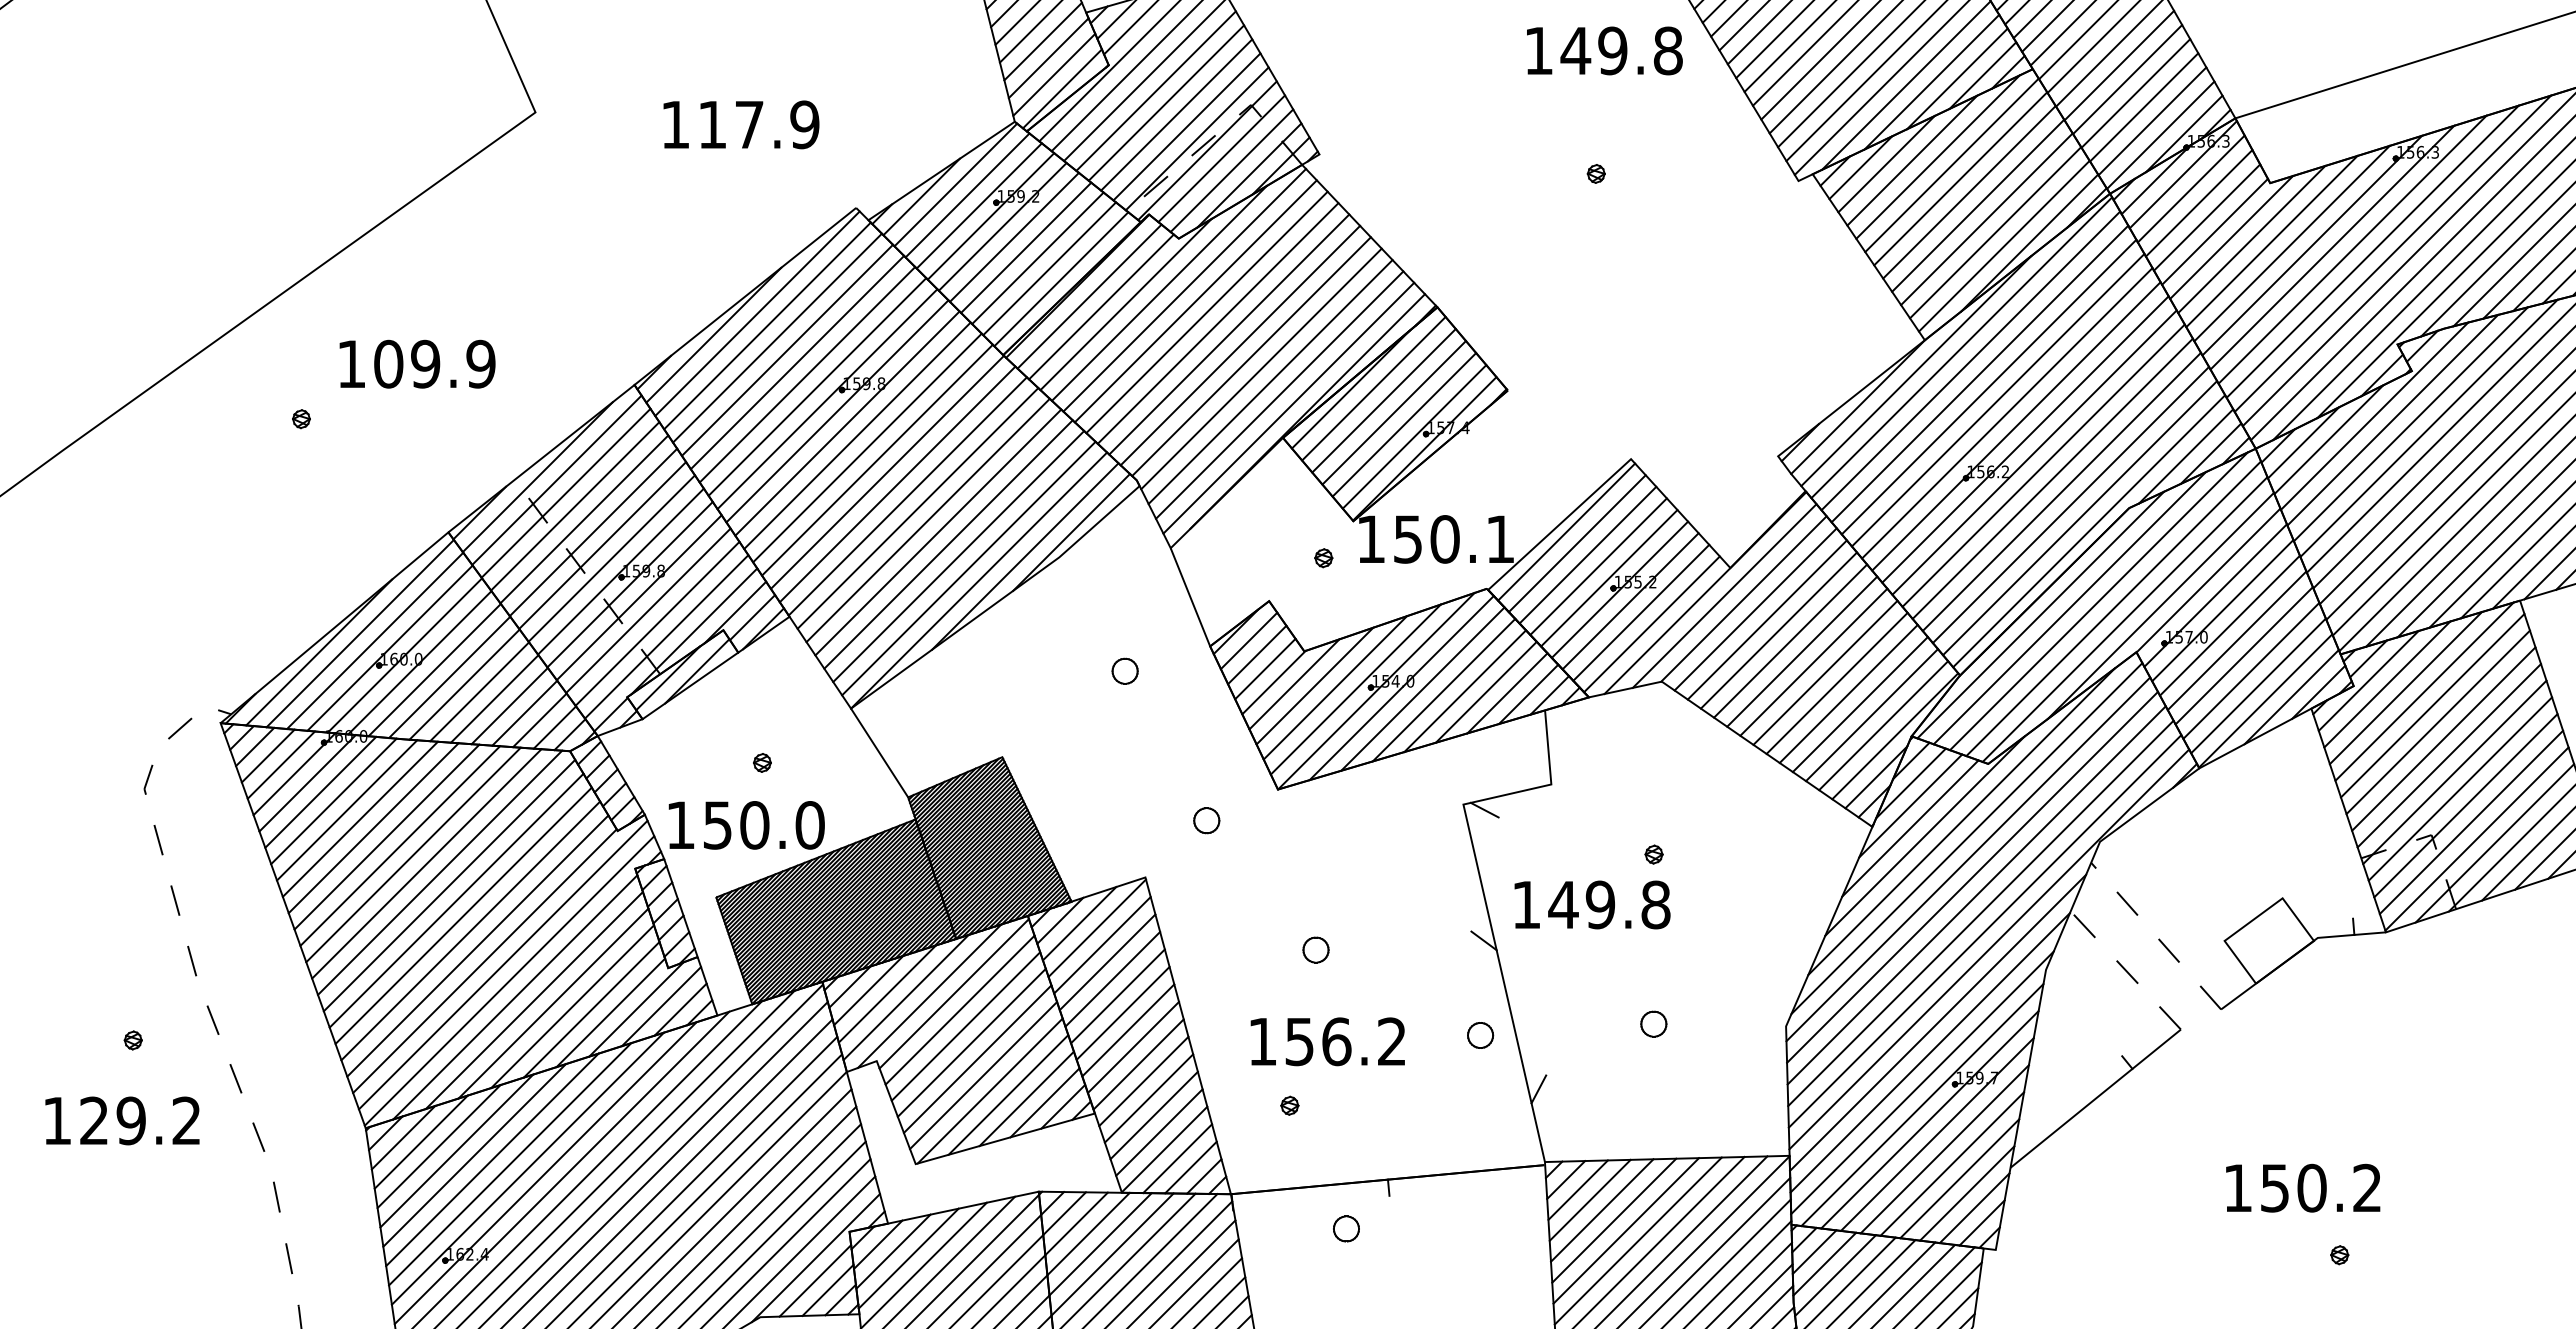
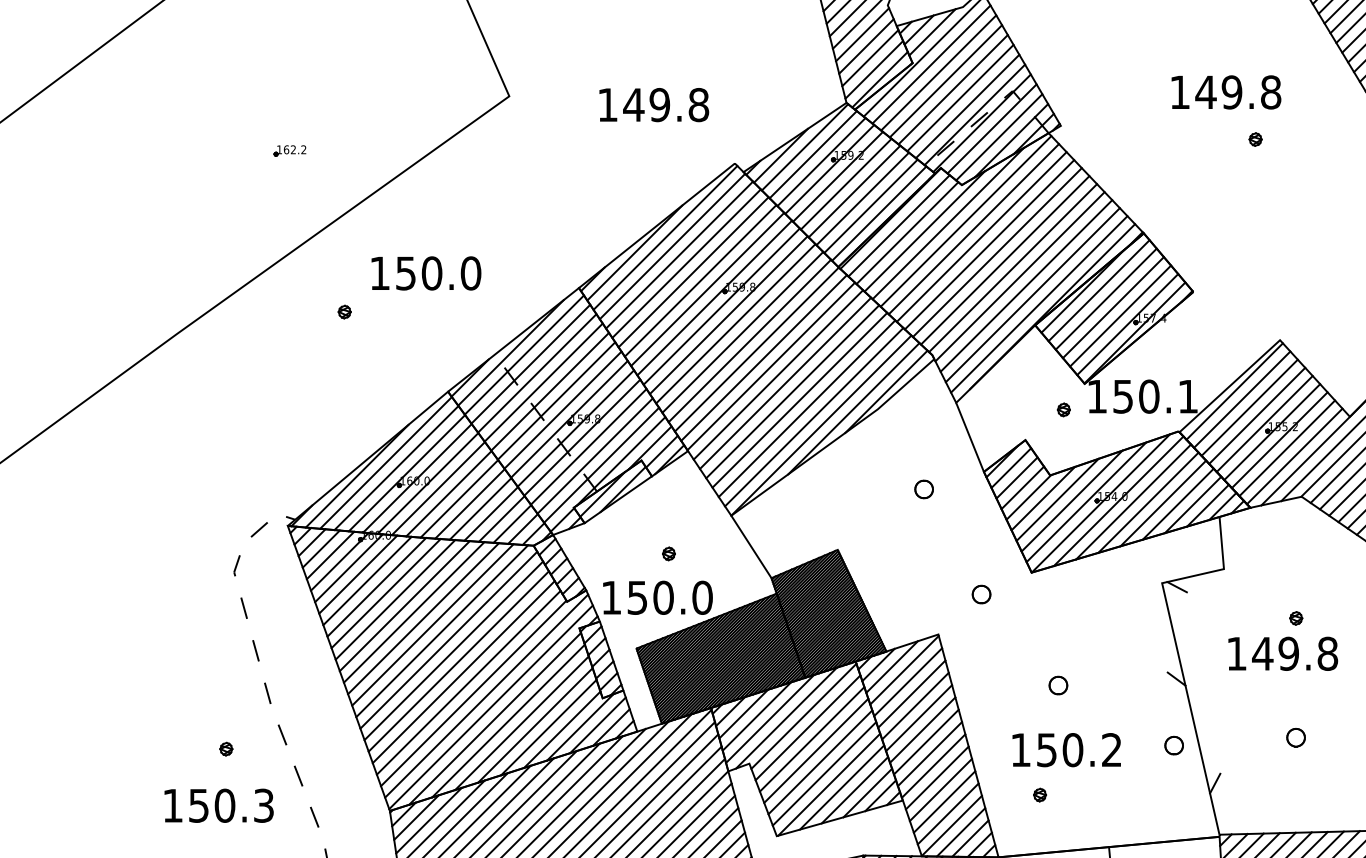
text: (1604, 50) -> (1226, 92), moved
text: (758, 124) -> (666, 104), 117.9 -> 149.8
part: (223, 189) -> (289, 150), added
text: (434, 363) -> (438, 272), 109.9 -> 150.0
text: (1592, 904) -> (1283, 653), moved
text: (1336, 1041) -> (1072, 749), 156.2 -> 150.2
text: (140, 1120) -> (231, 805), 129.2 -> 150.3

